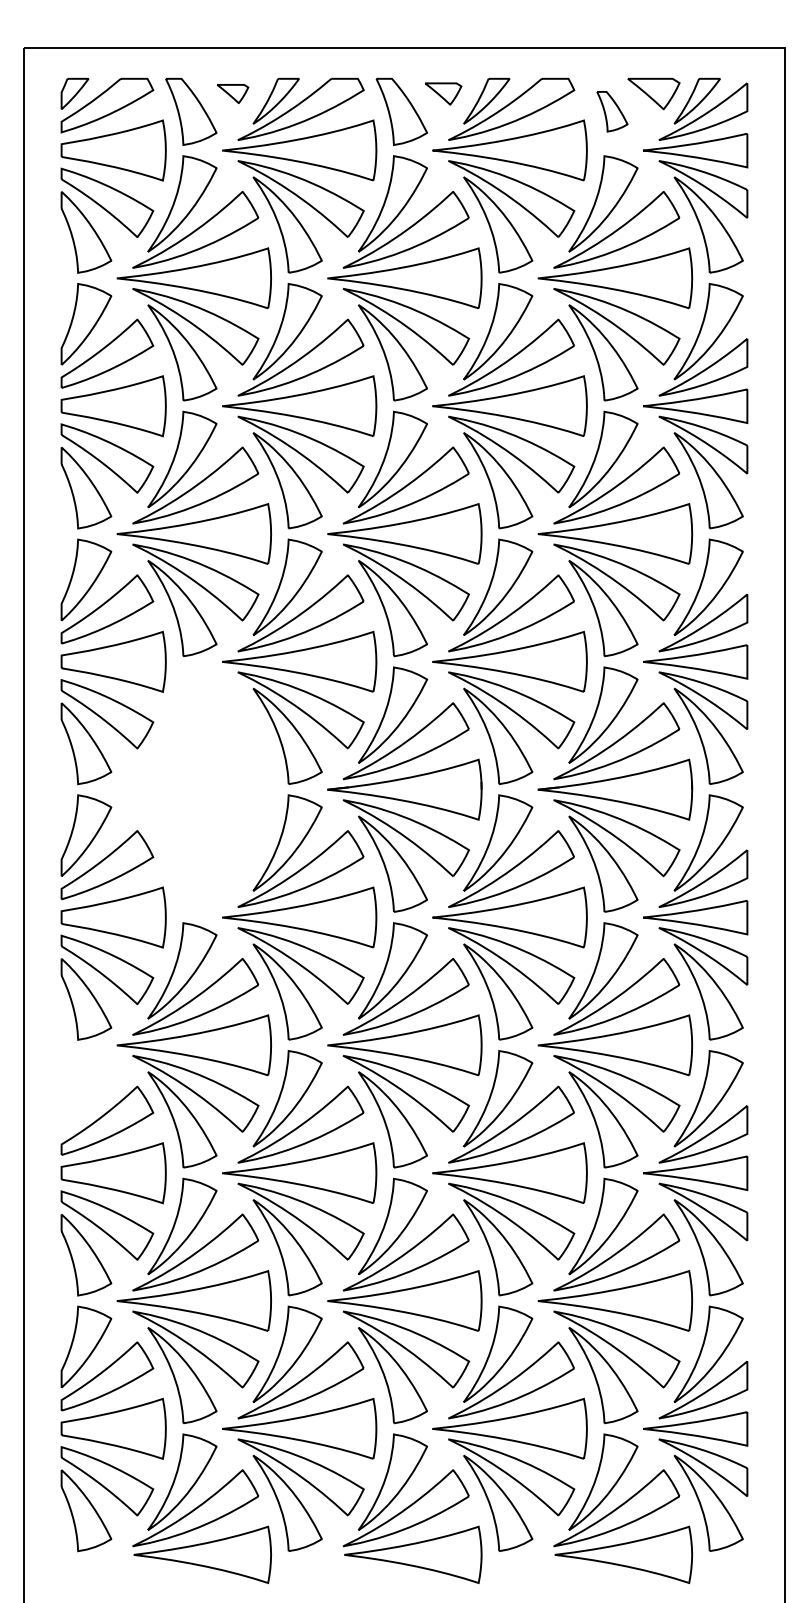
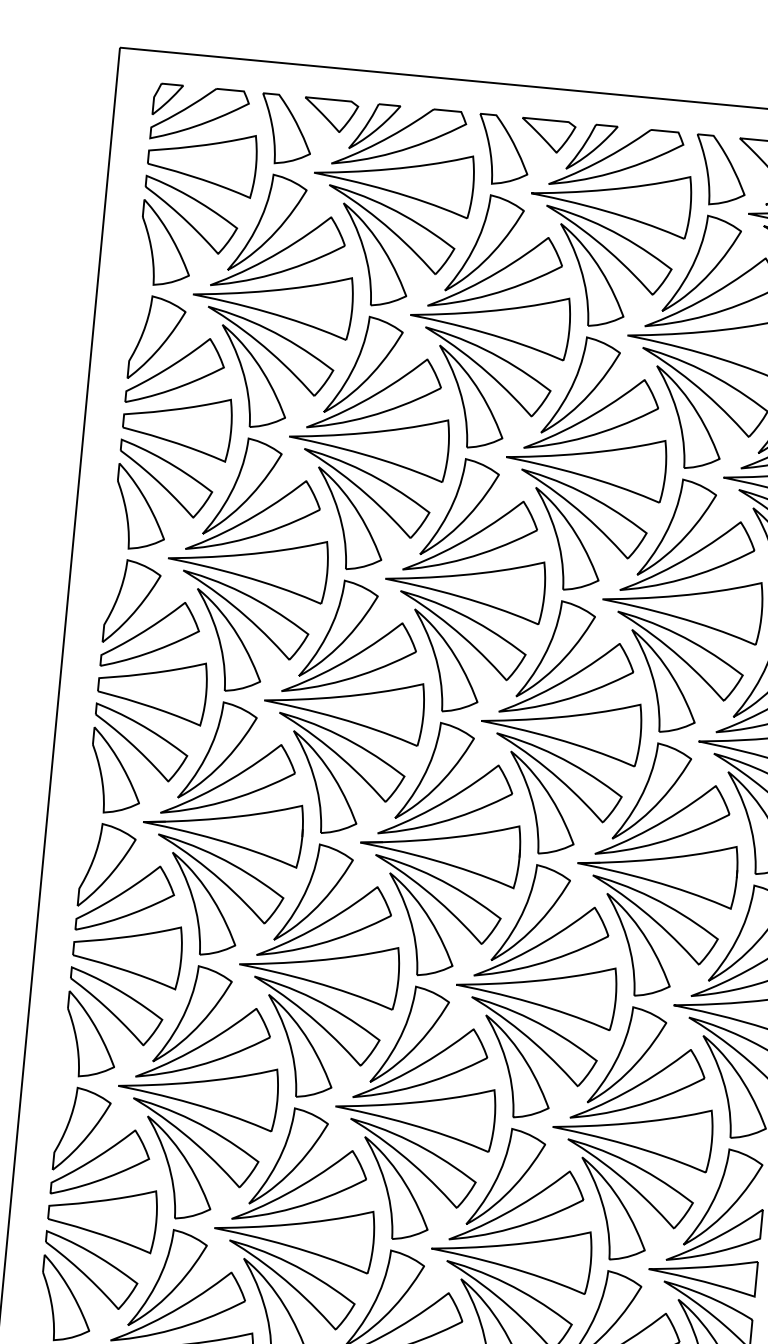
part: (232, 93) -> (330, 114), size x1.67
part: (443, 93) -> (548, 135), size x1.43
part: (612, 111) -> (720, 170), size x1.67
part: (194, 789) -> (223, 829), added
part: (86, 1091) -> (82, 1130), added

